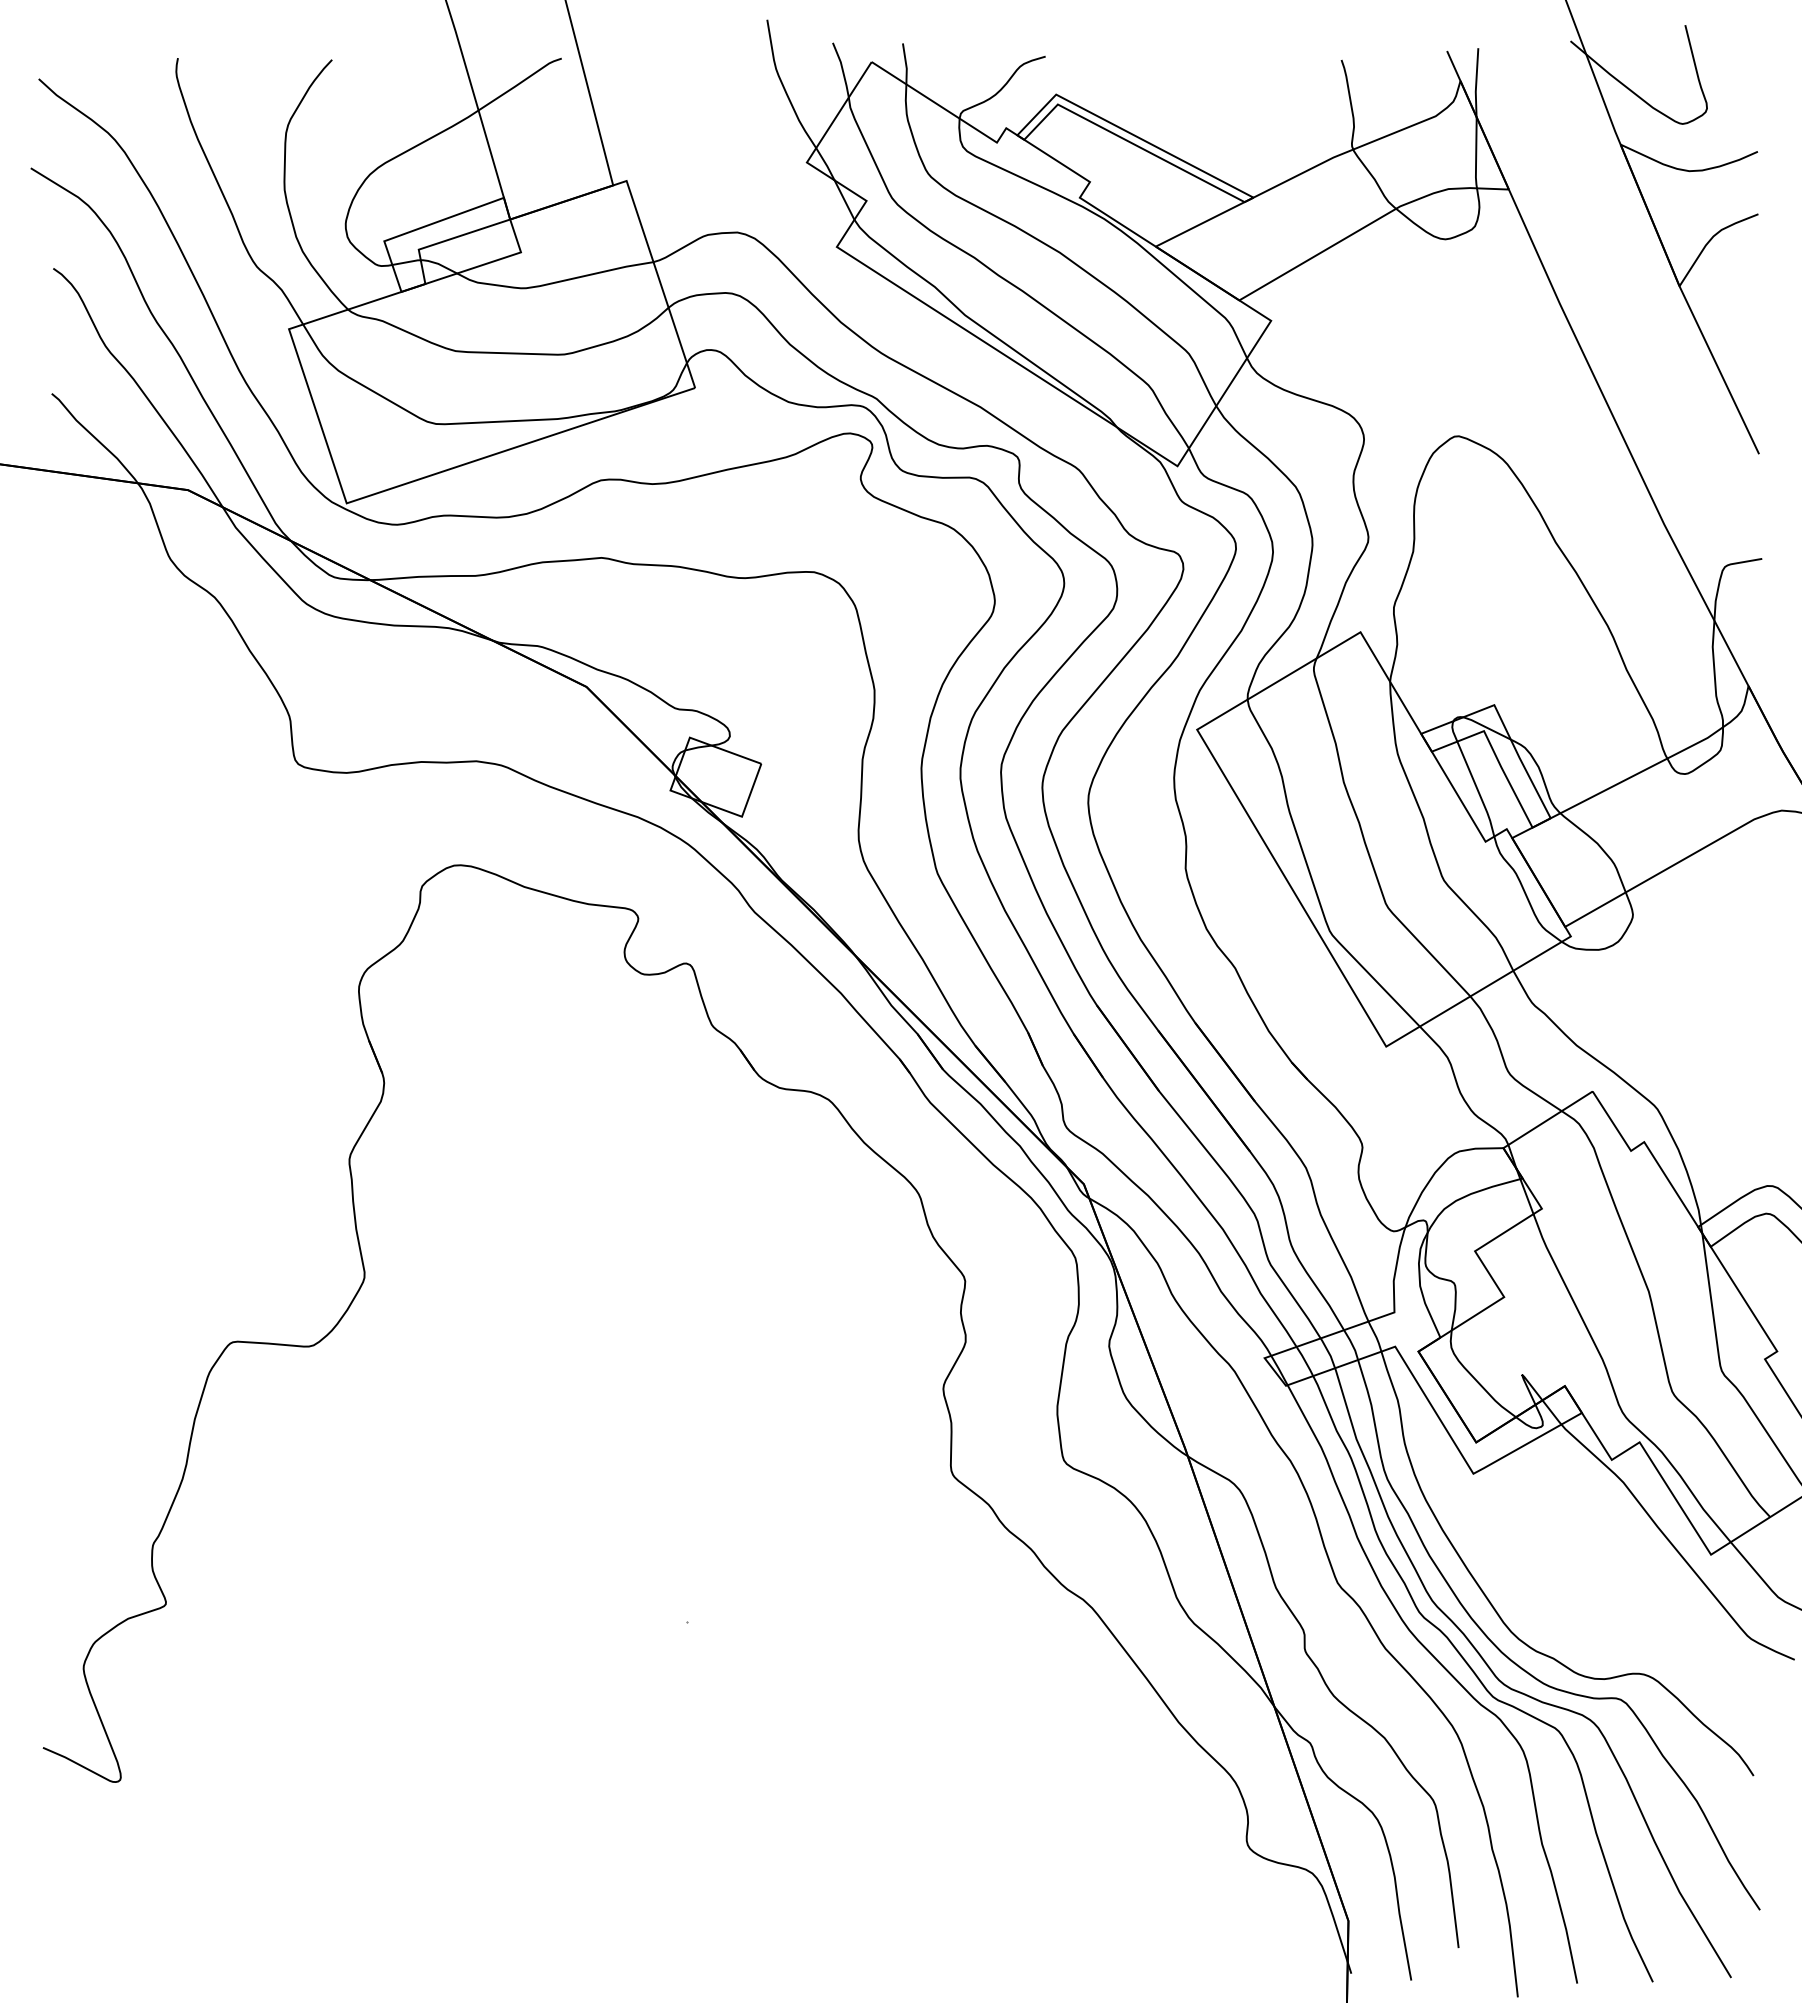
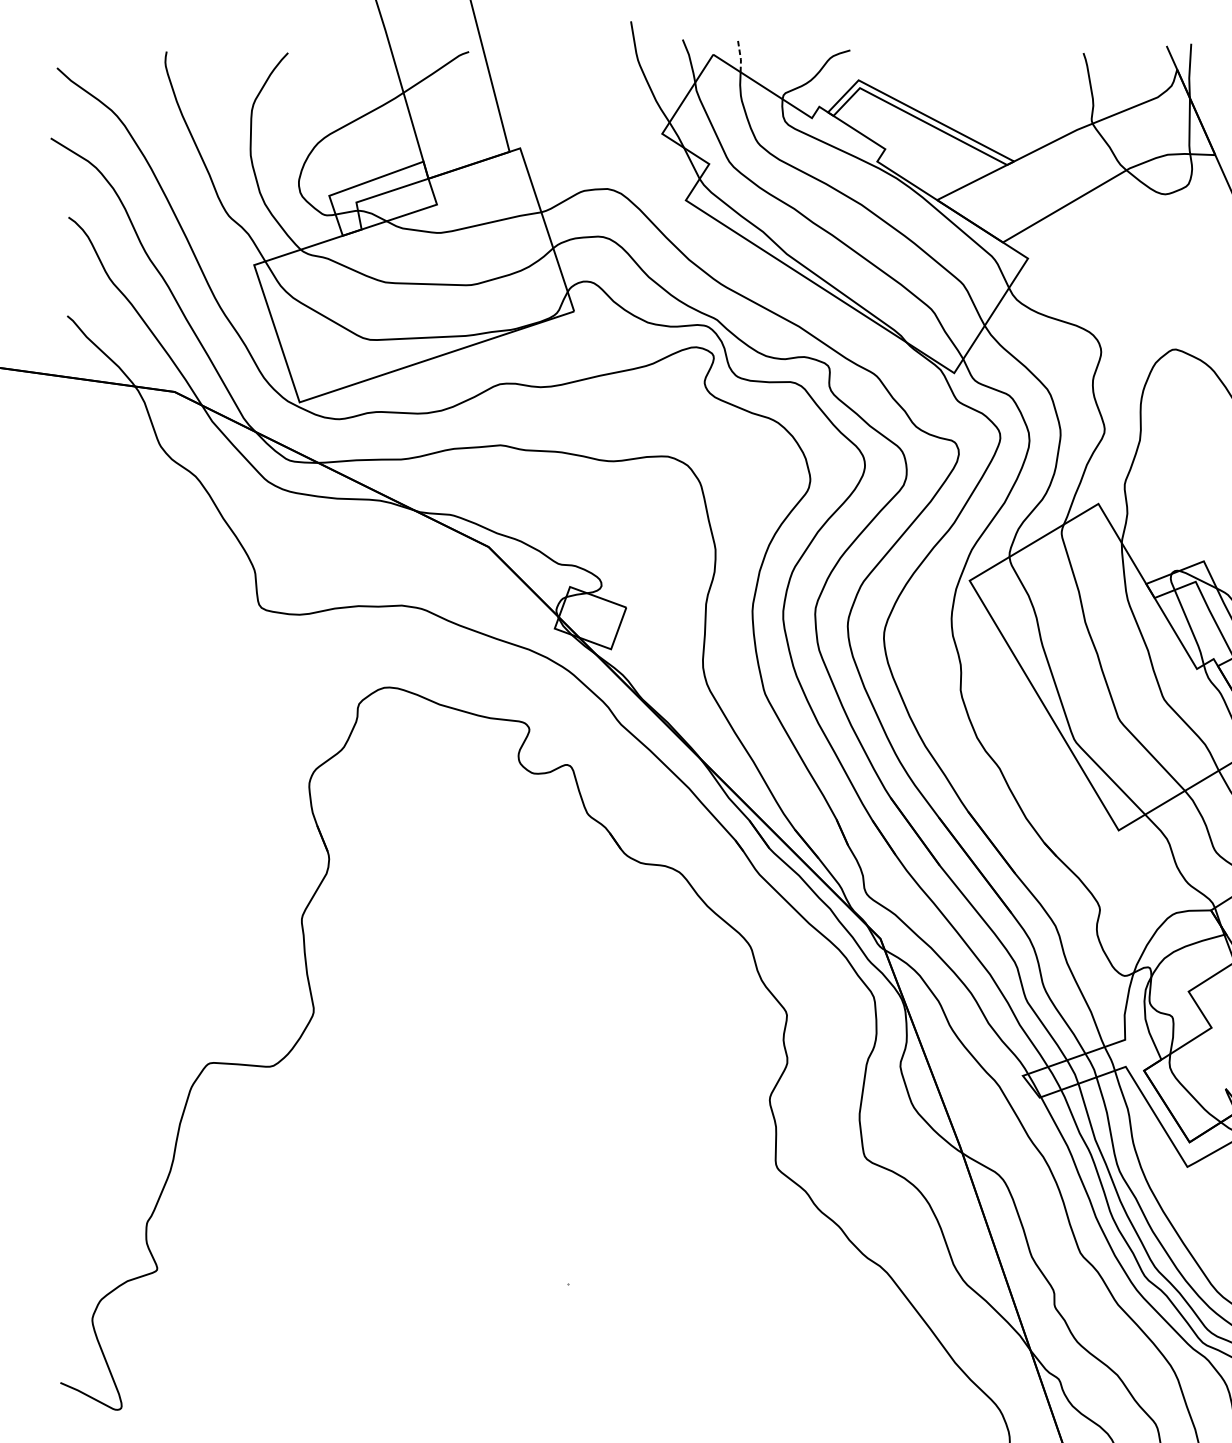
line: (906, 63) -> (740, 55), solid -> dashed

